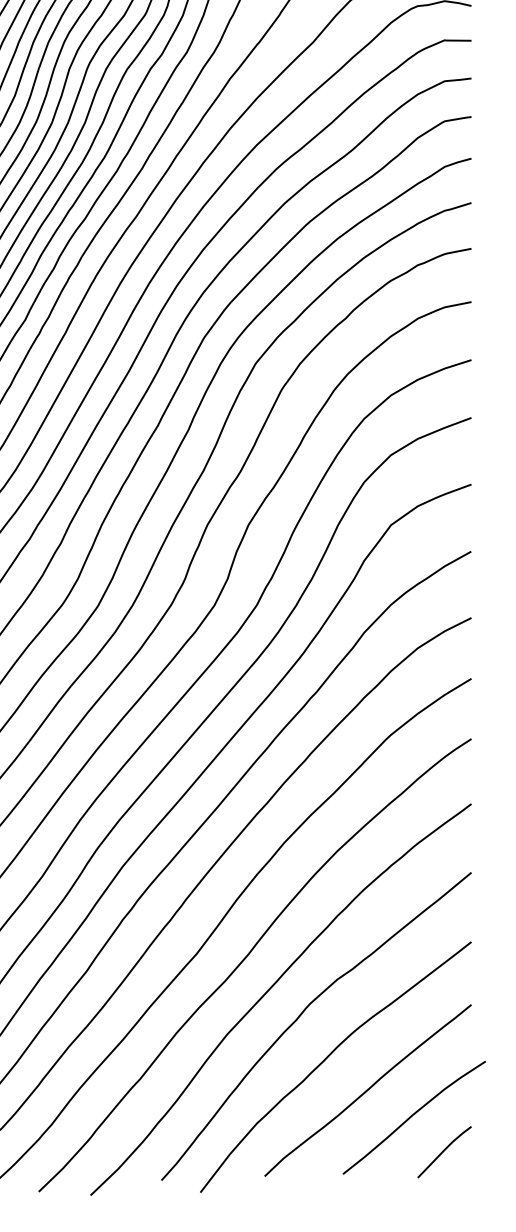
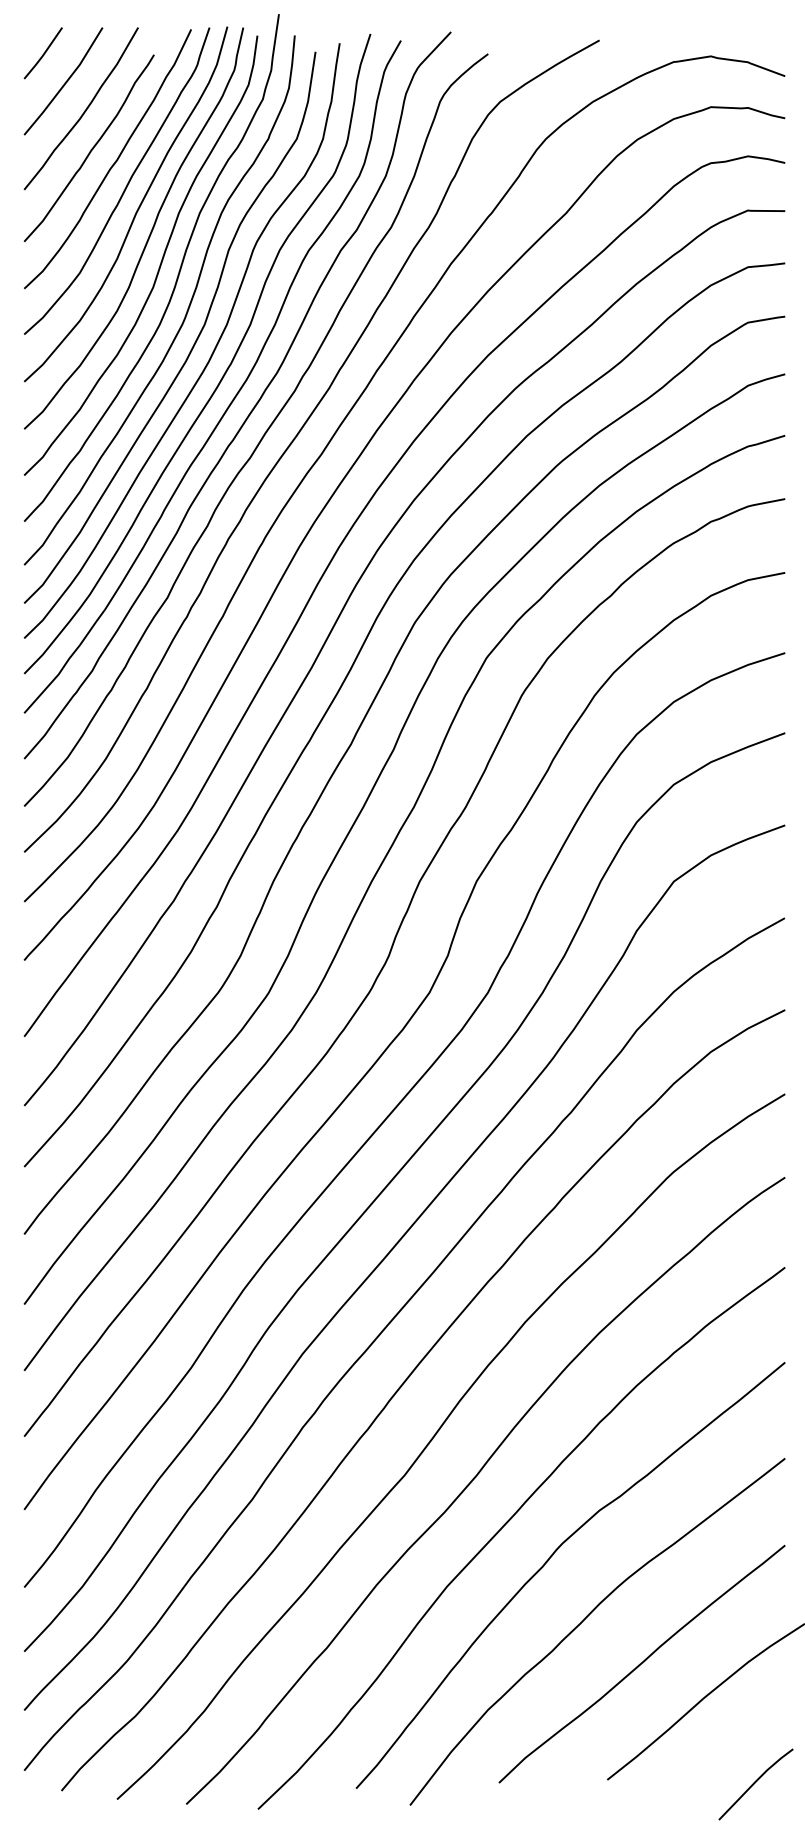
line: (444, 1151) -> (755, 1783), moved

